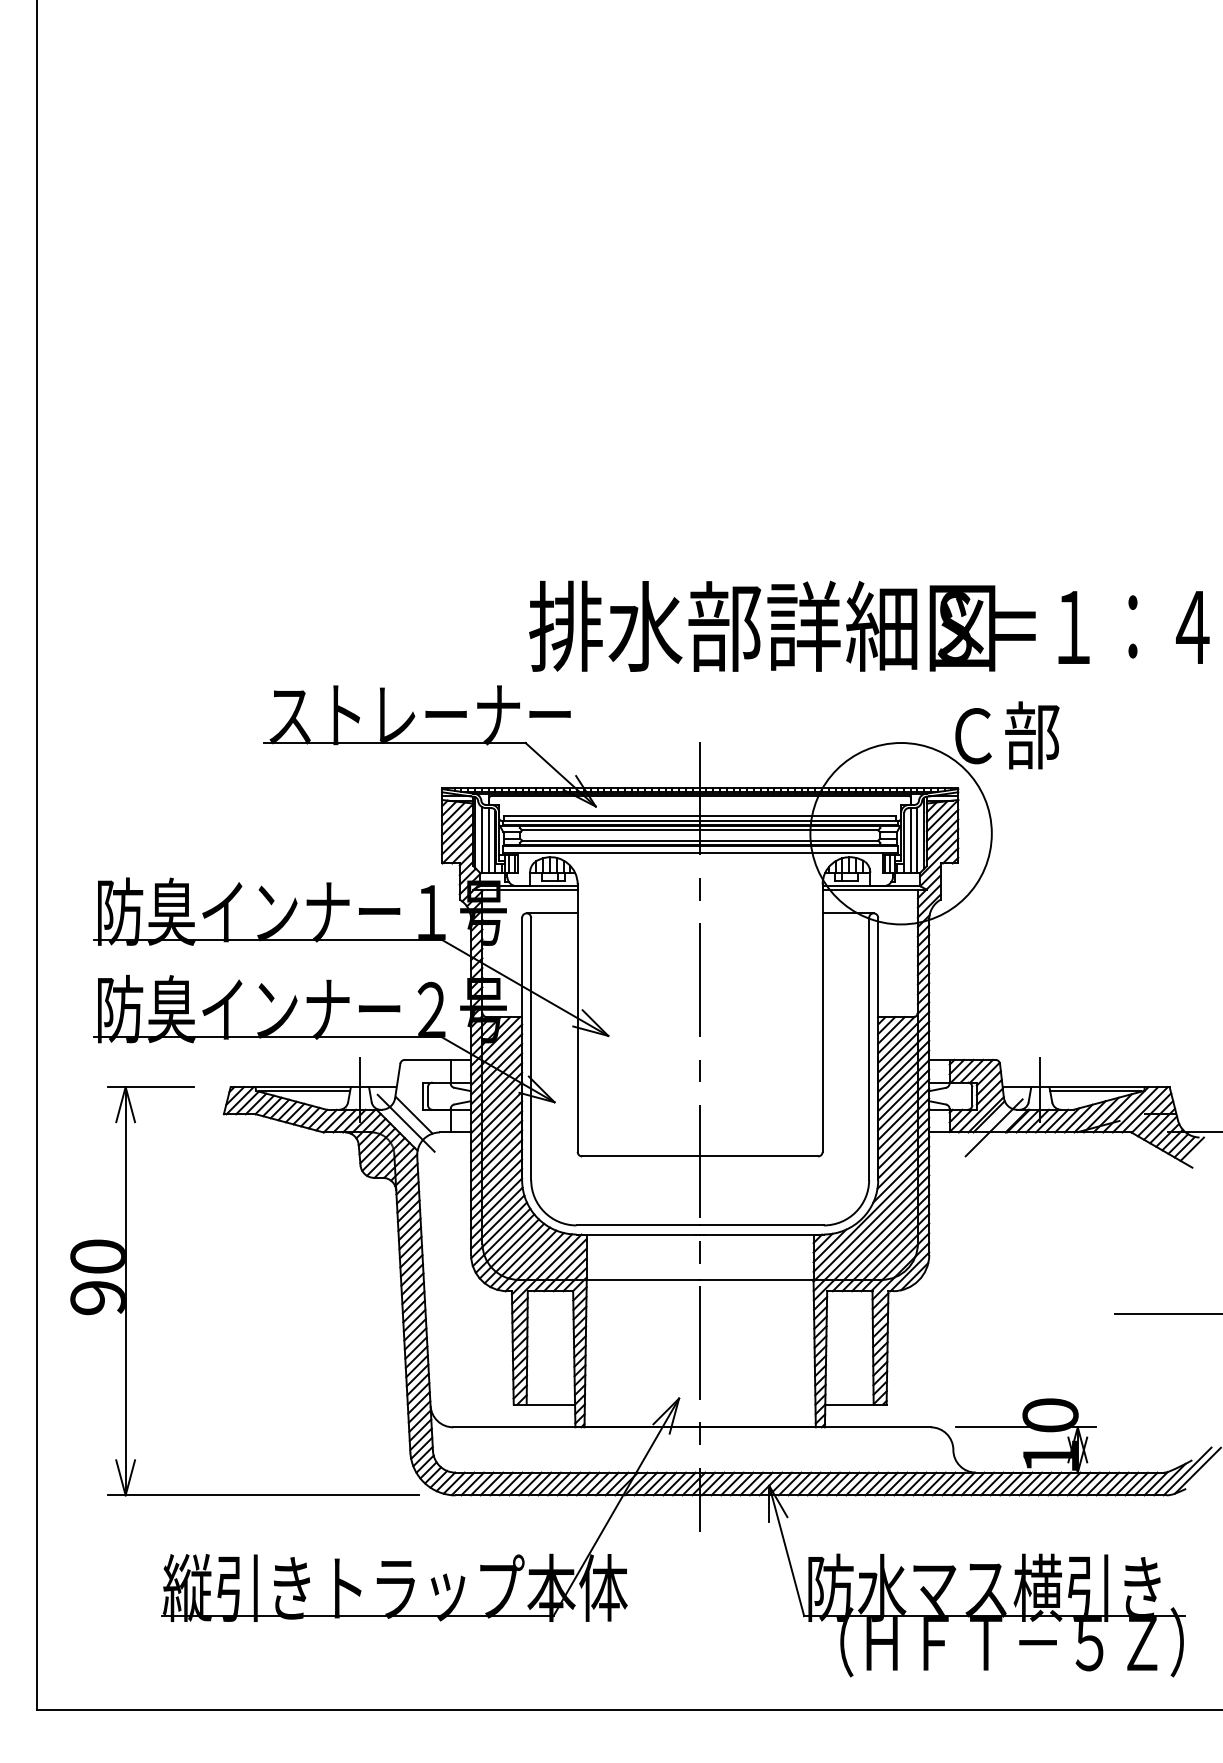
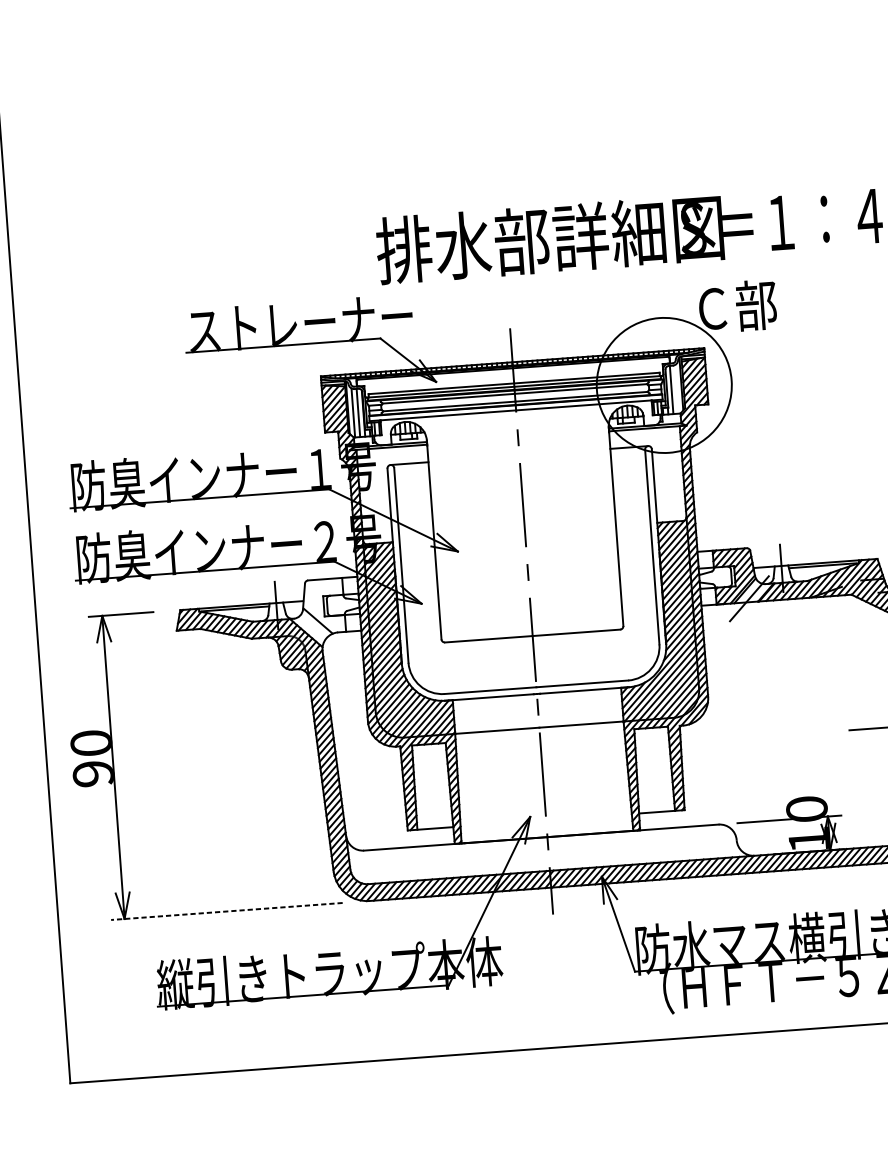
line: (917, 839) -> (676, 388), removed
line: (406, 1123) -> (312, 627), removed
line: (263, 1495) -> (226, 911), solid -> dashed

